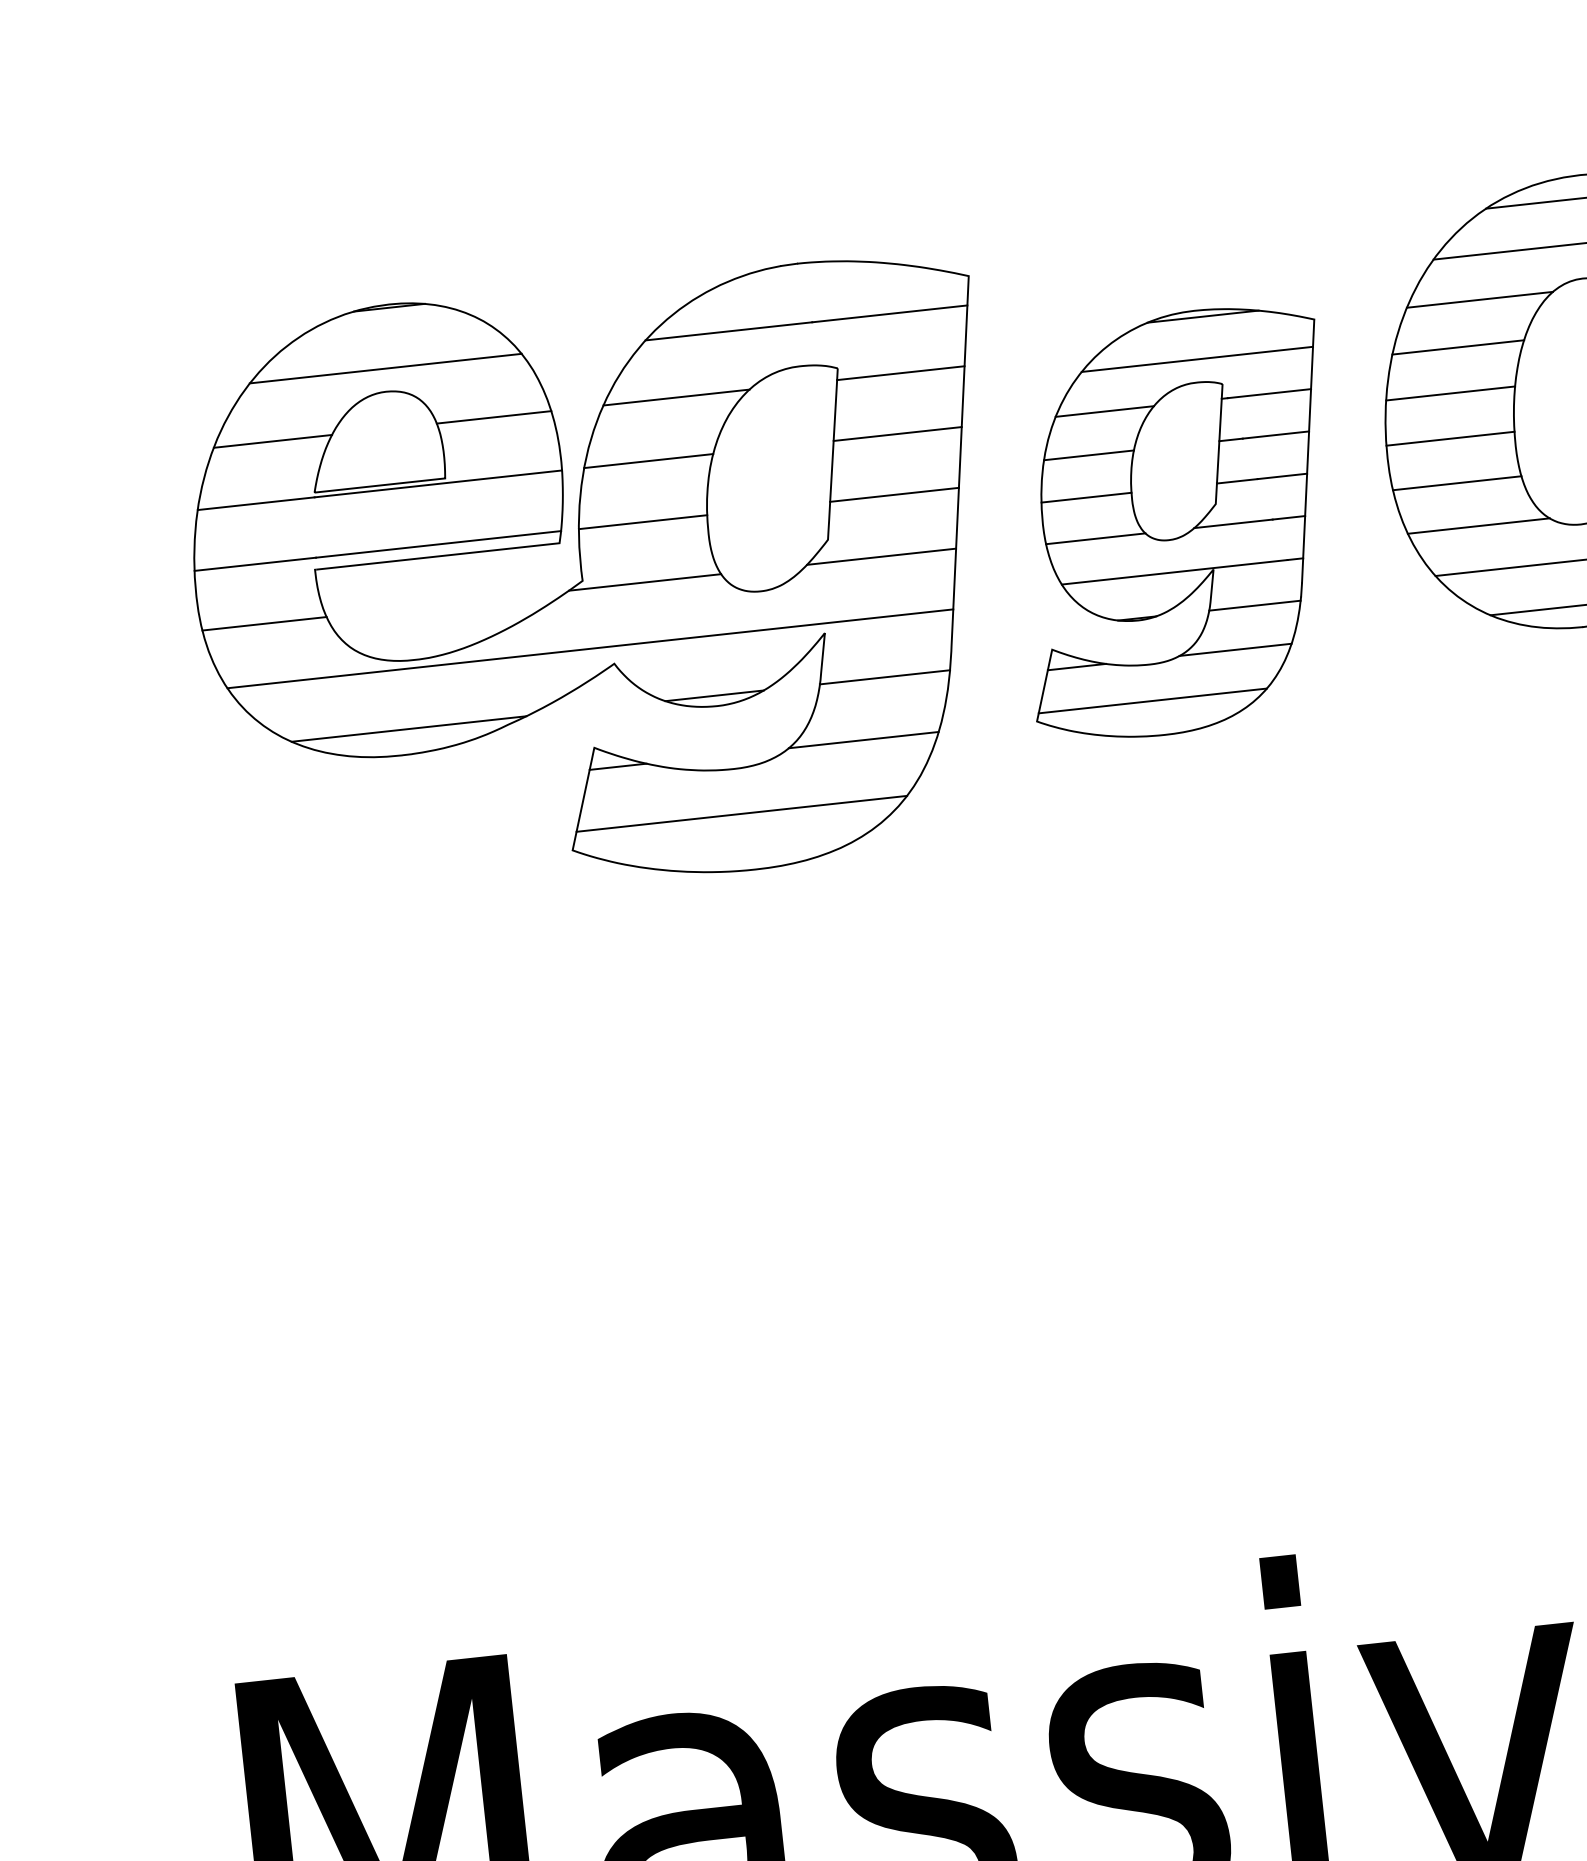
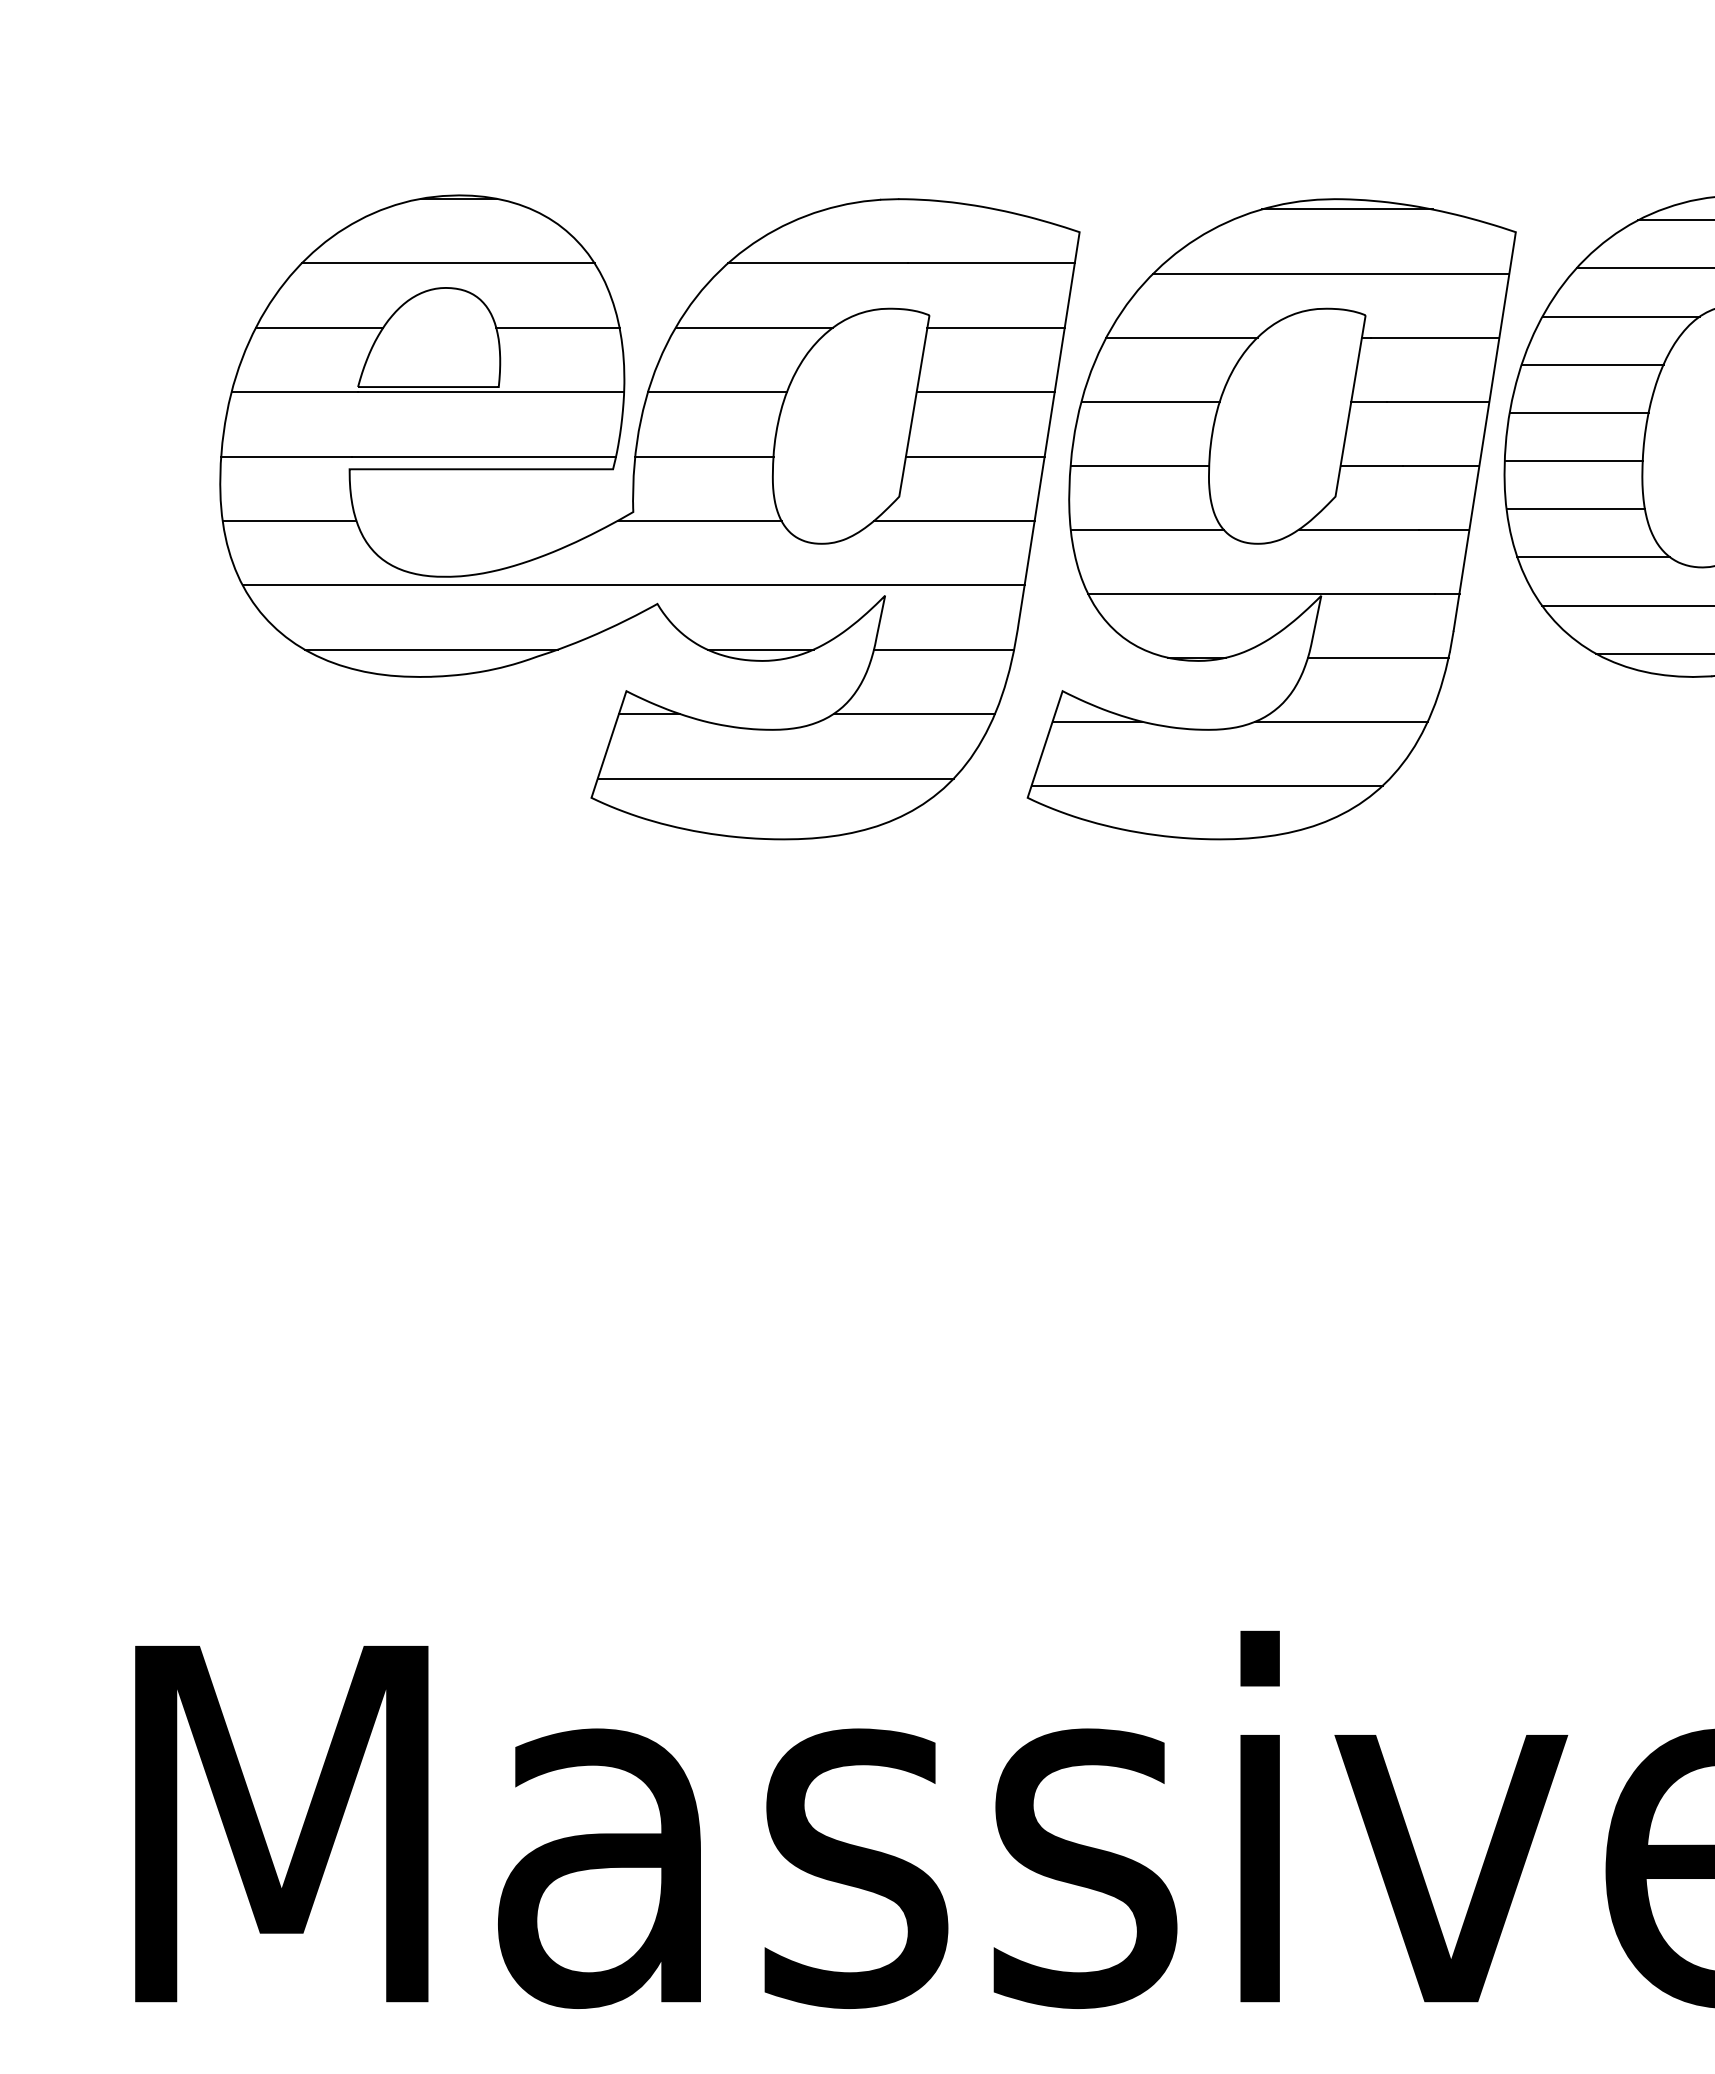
part: (1175, 523) -> (1271, 519), size x1.43

